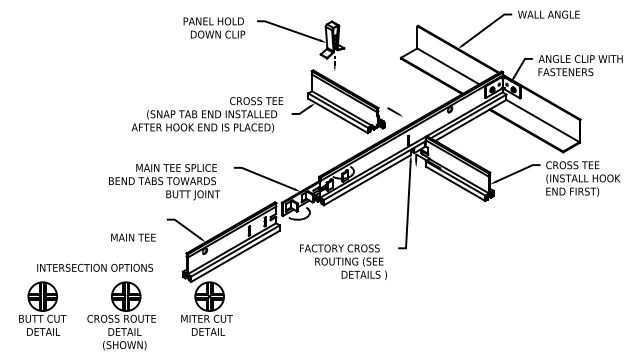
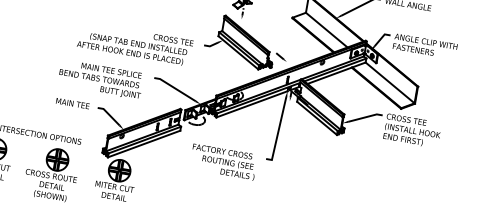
text: (207, 114) -> (135, 43), moved
text: (133, 237) -> (72, 103), moved

